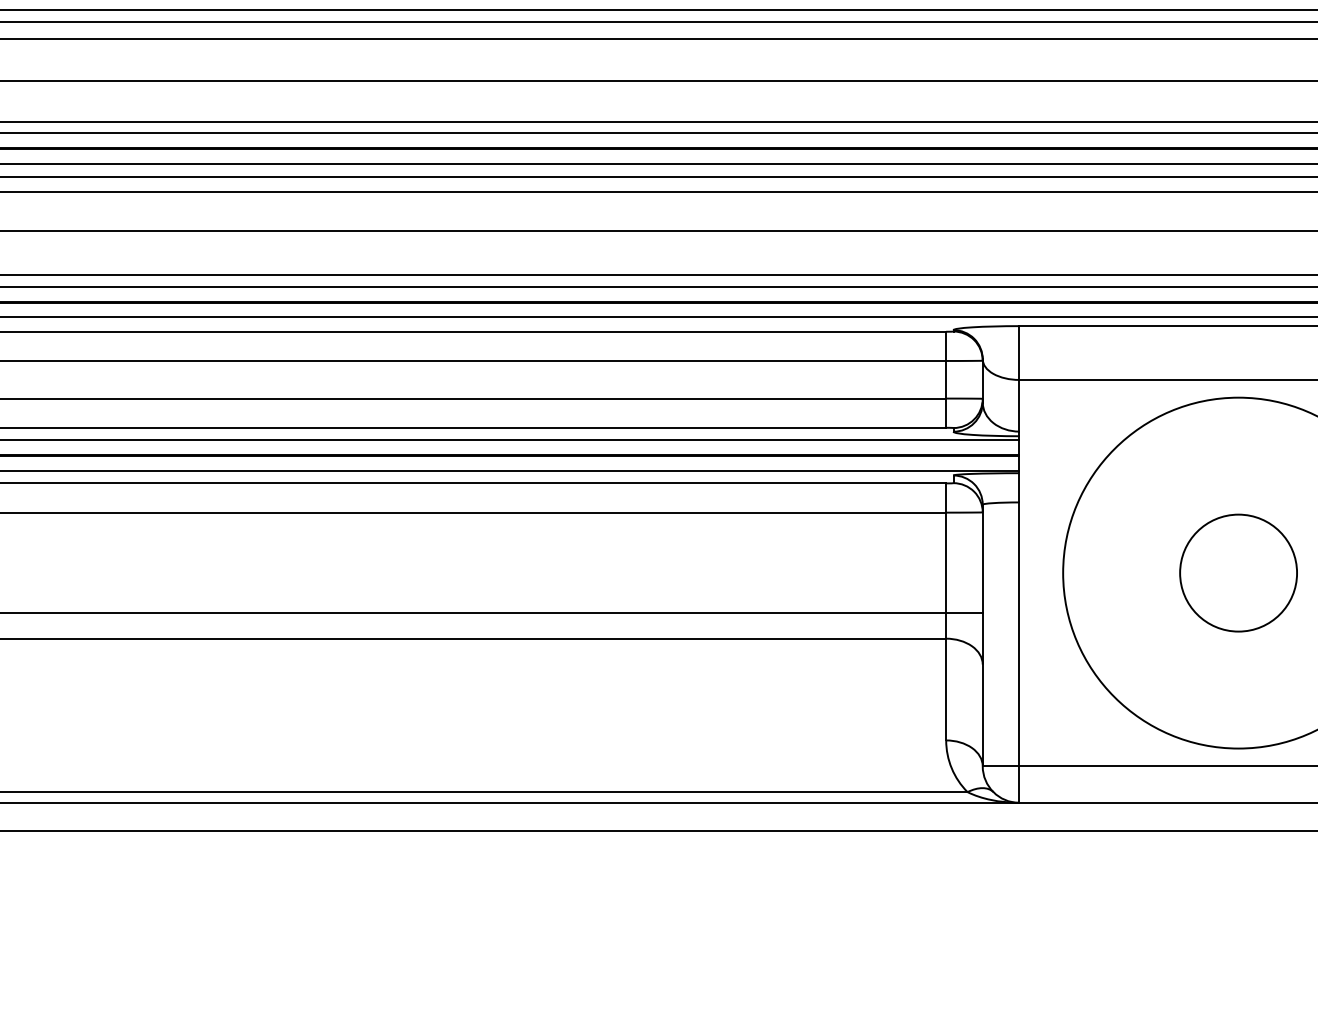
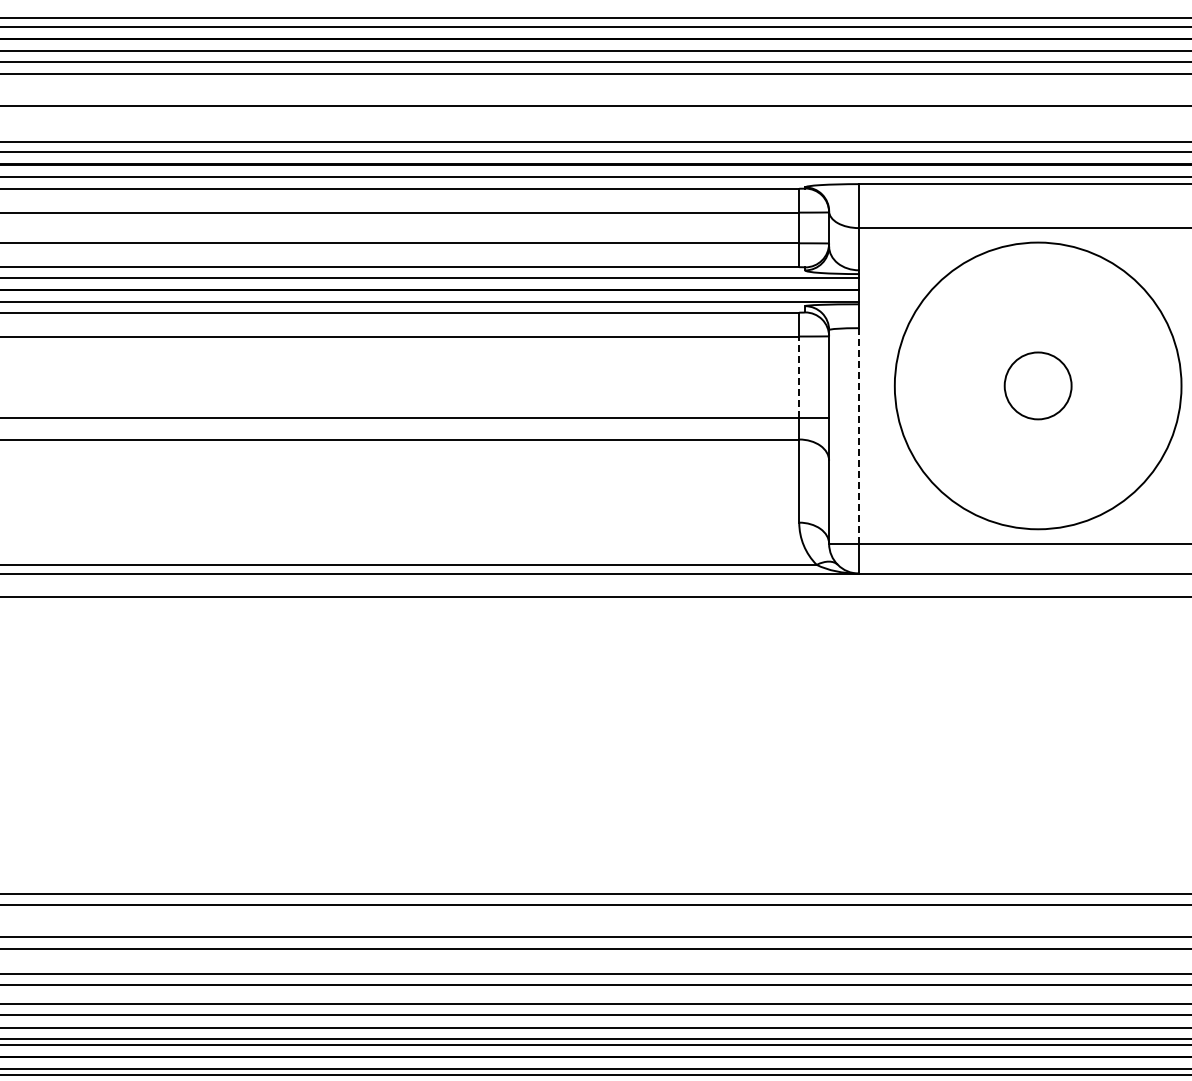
line: (946, 562) -> (799, 377), solid -> dashed
circle: (1237, 572) -> (1037, 385), size x0.7
line: (1018, 633) -> (858, 435), solid -> dashed

